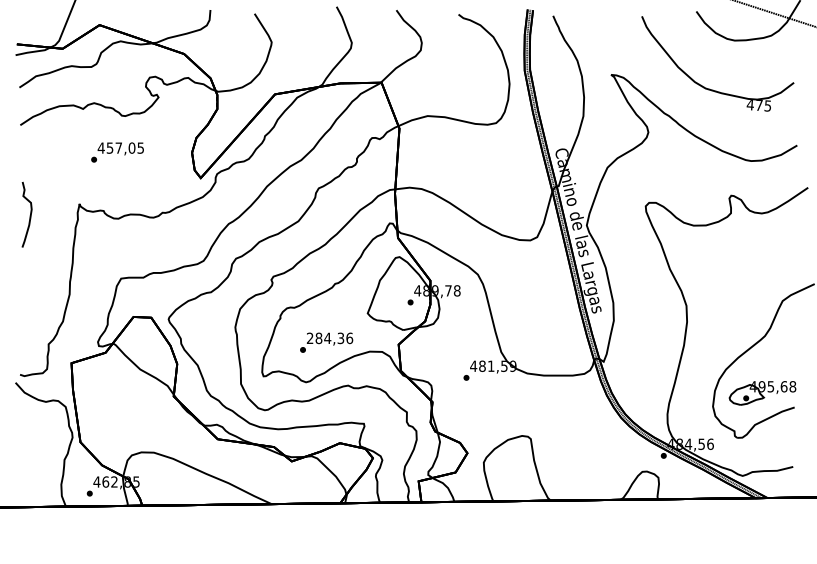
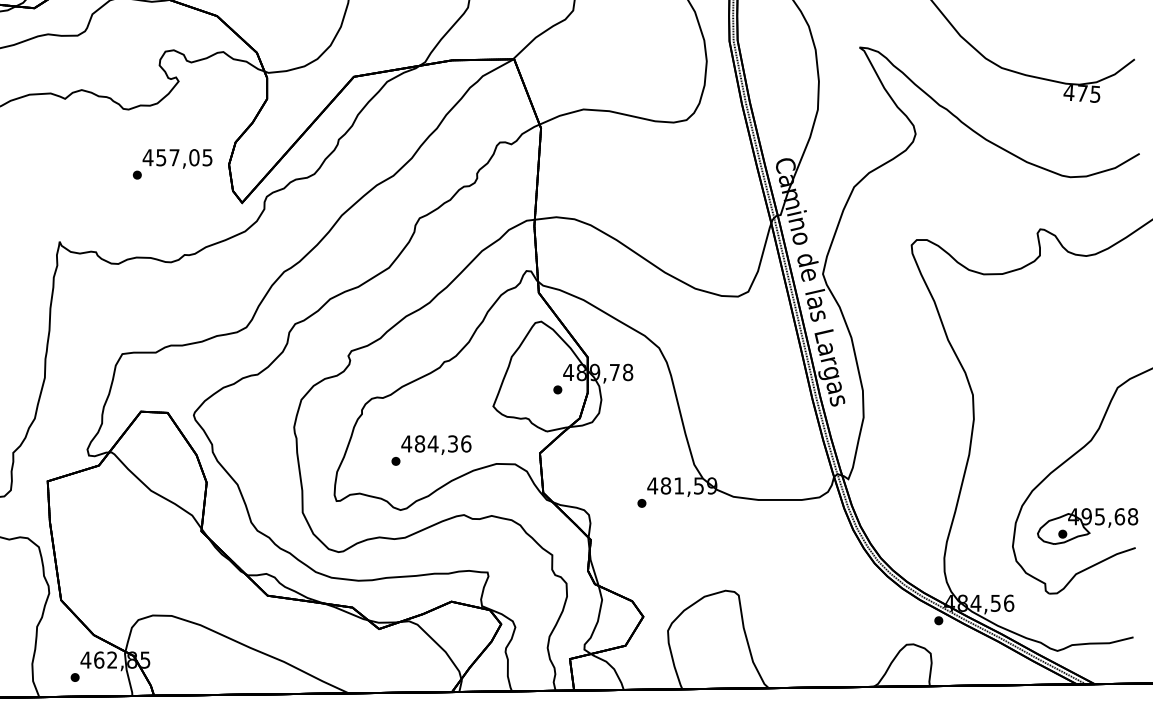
text: (117, 152) -> (172, 164), moved
text: (309, 337) -> (405, 442), 284,36 -> 484,36

